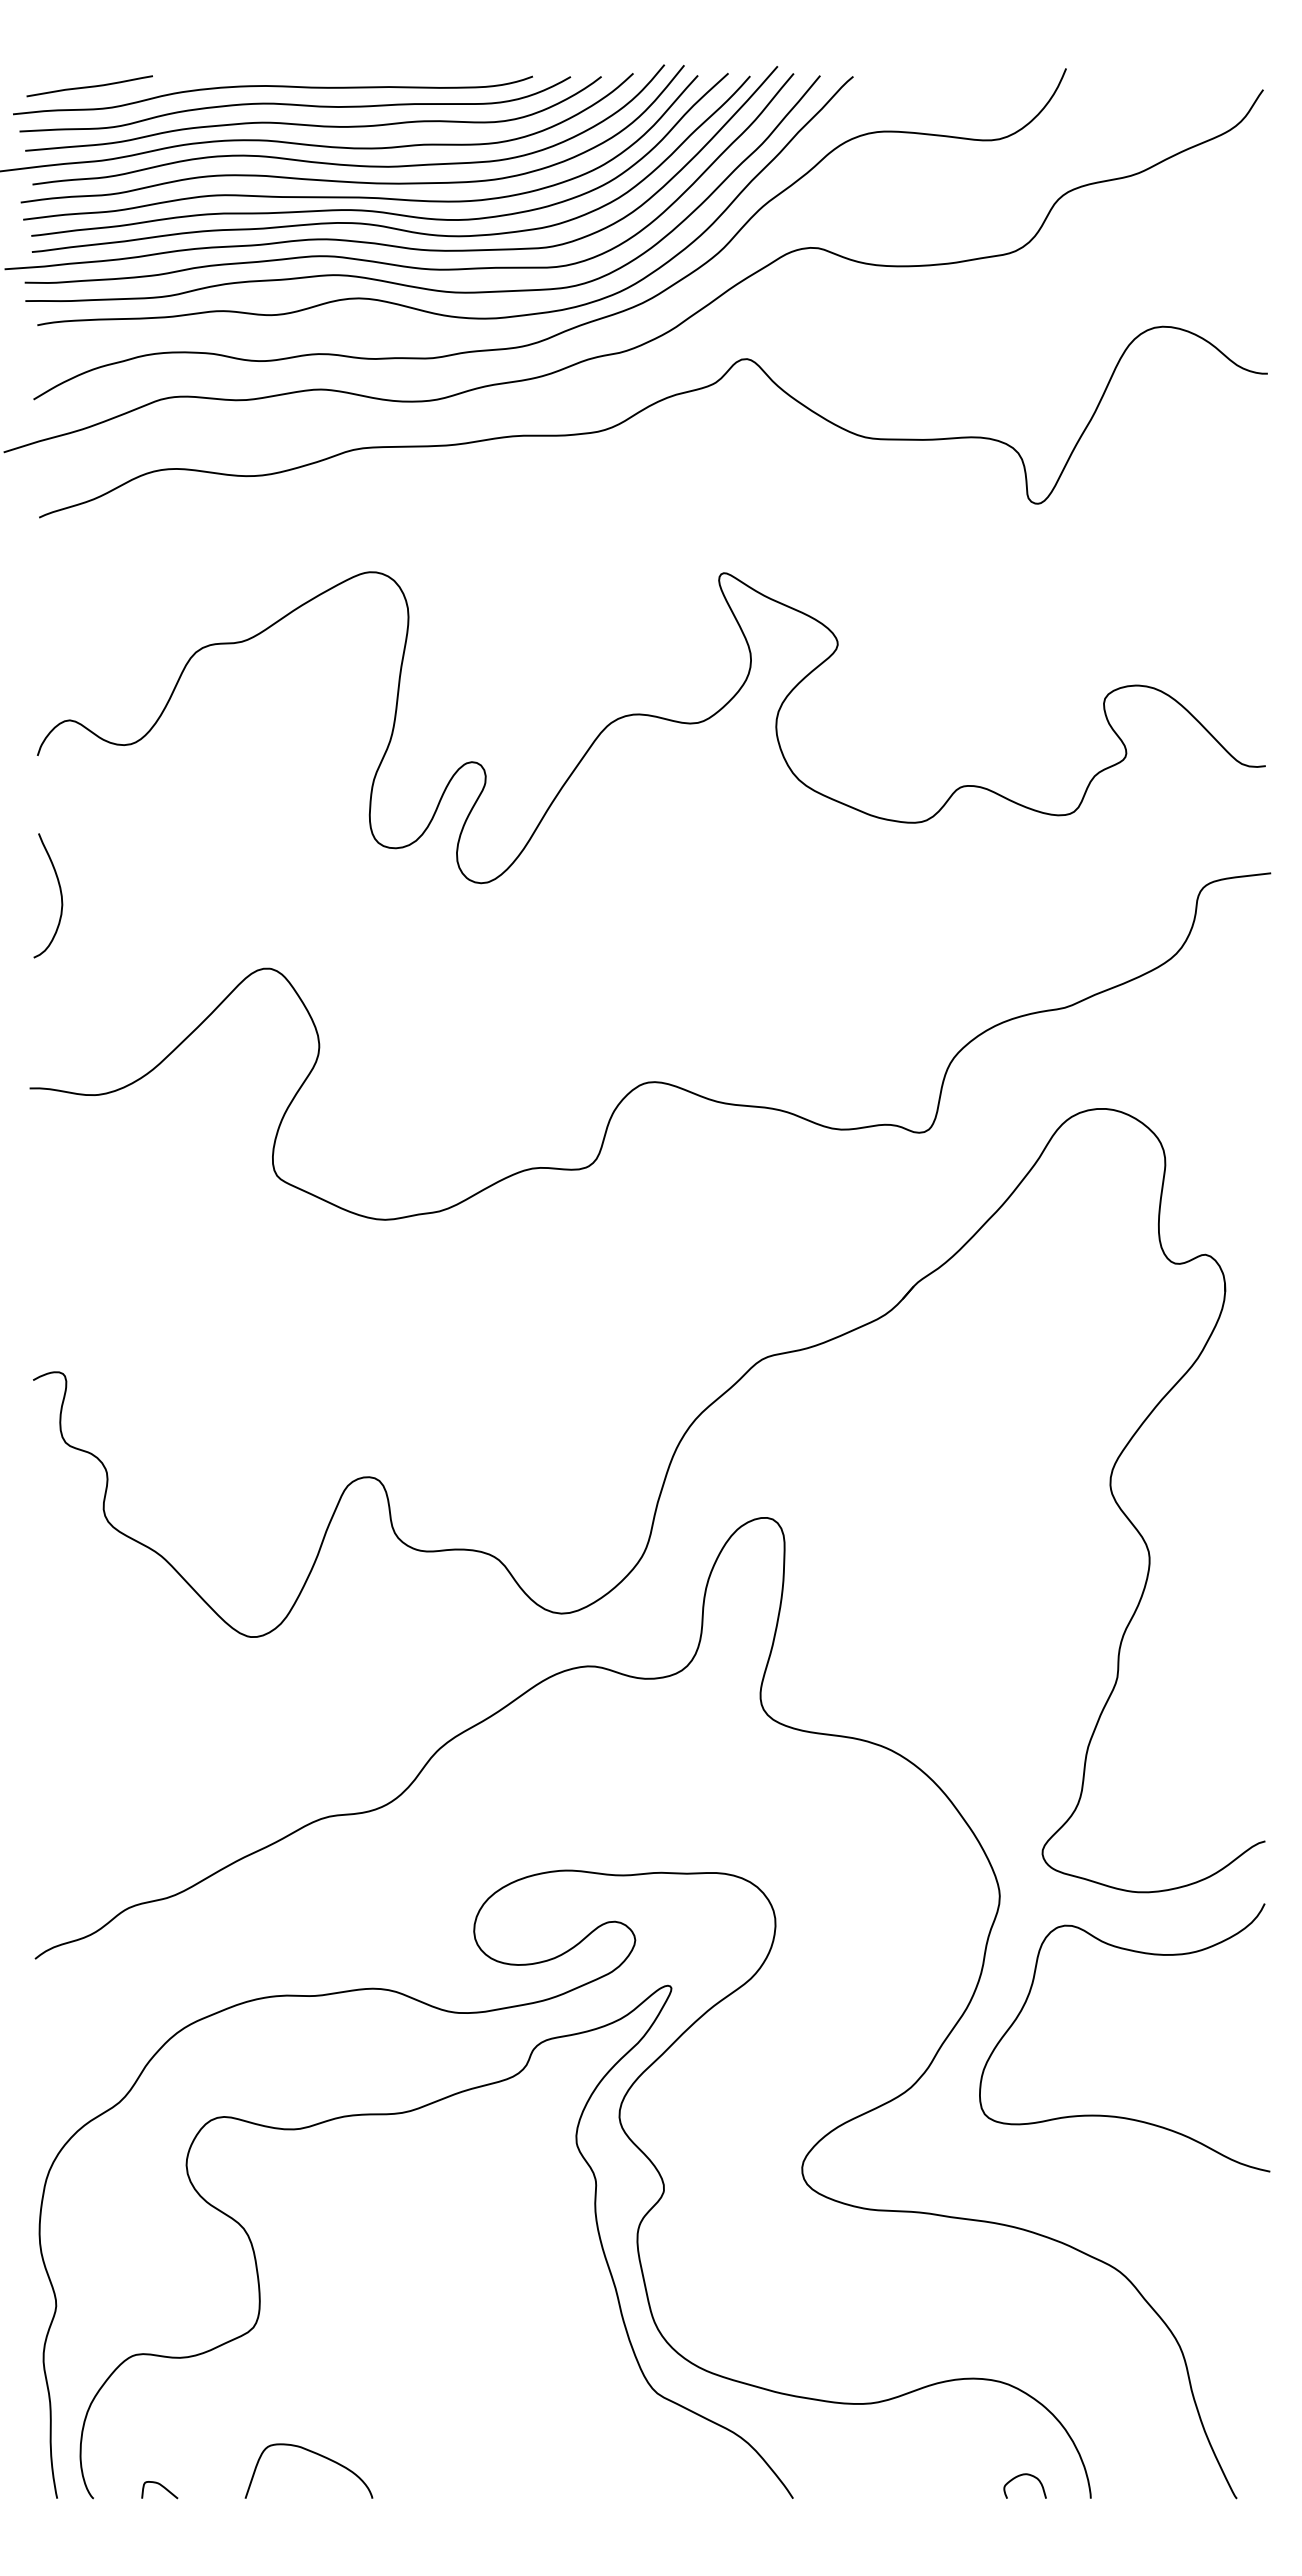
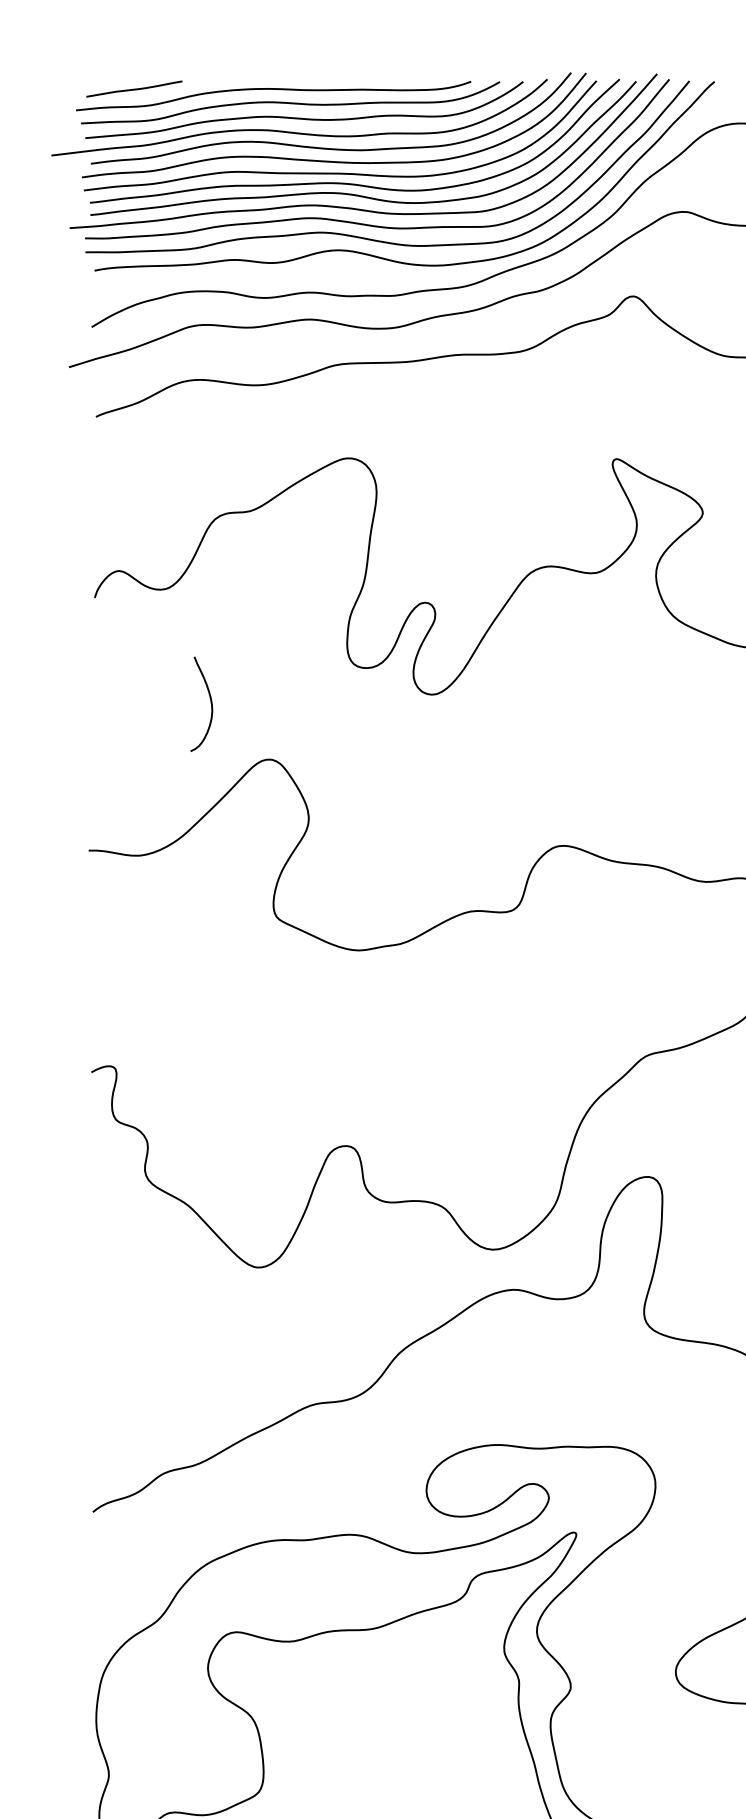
curve: (60, 895) -> (210, 704), moved

